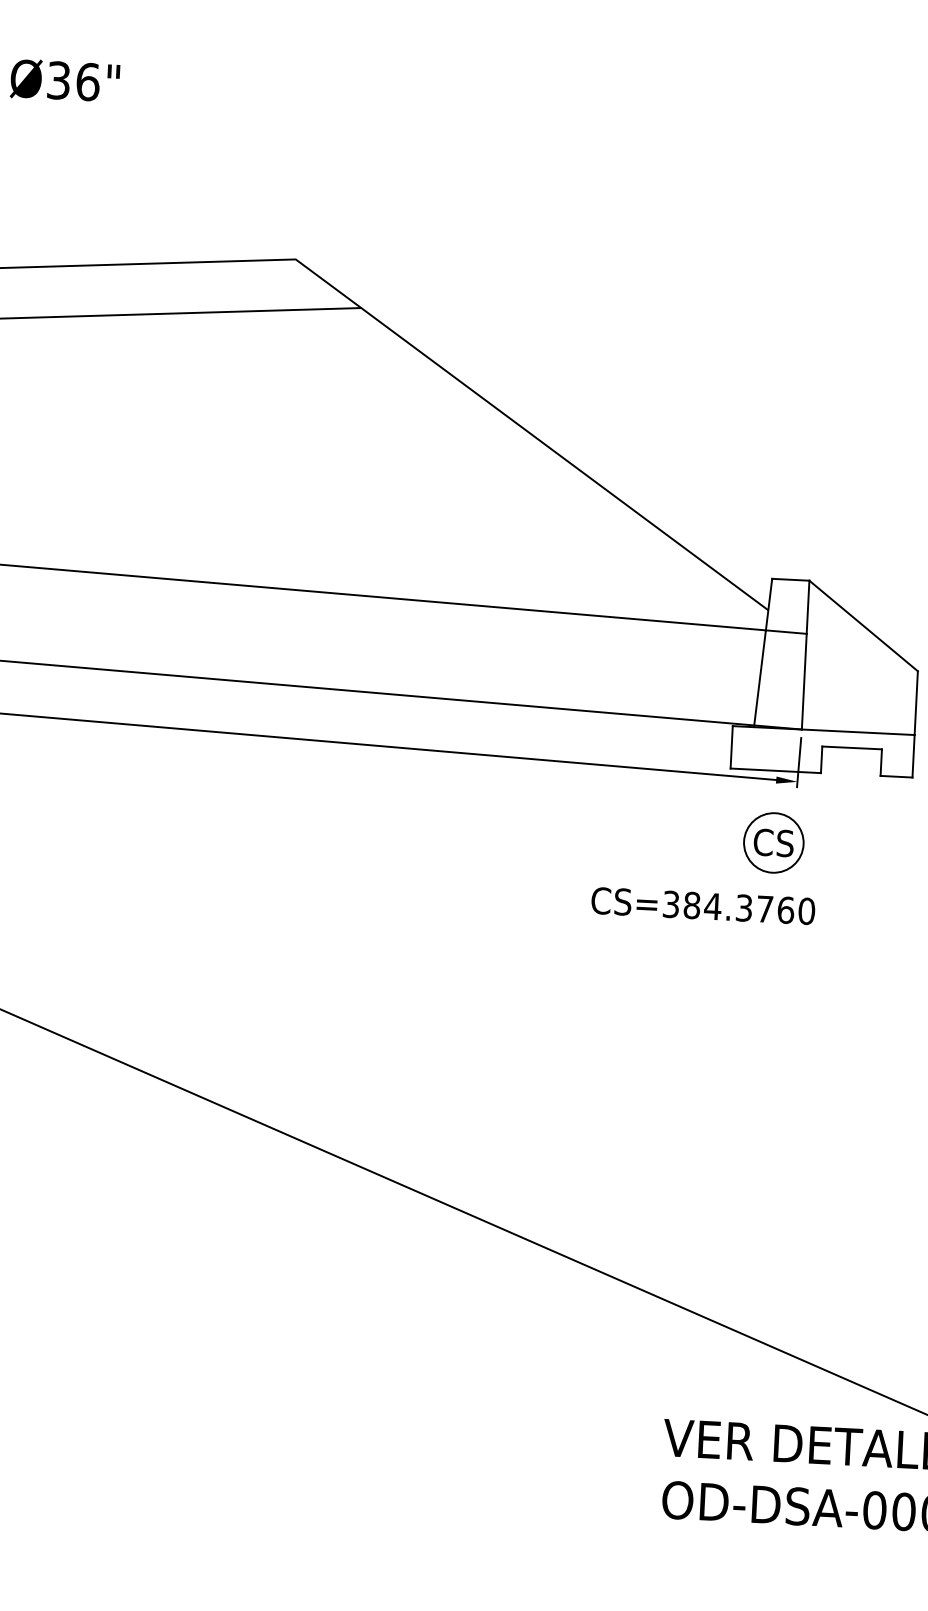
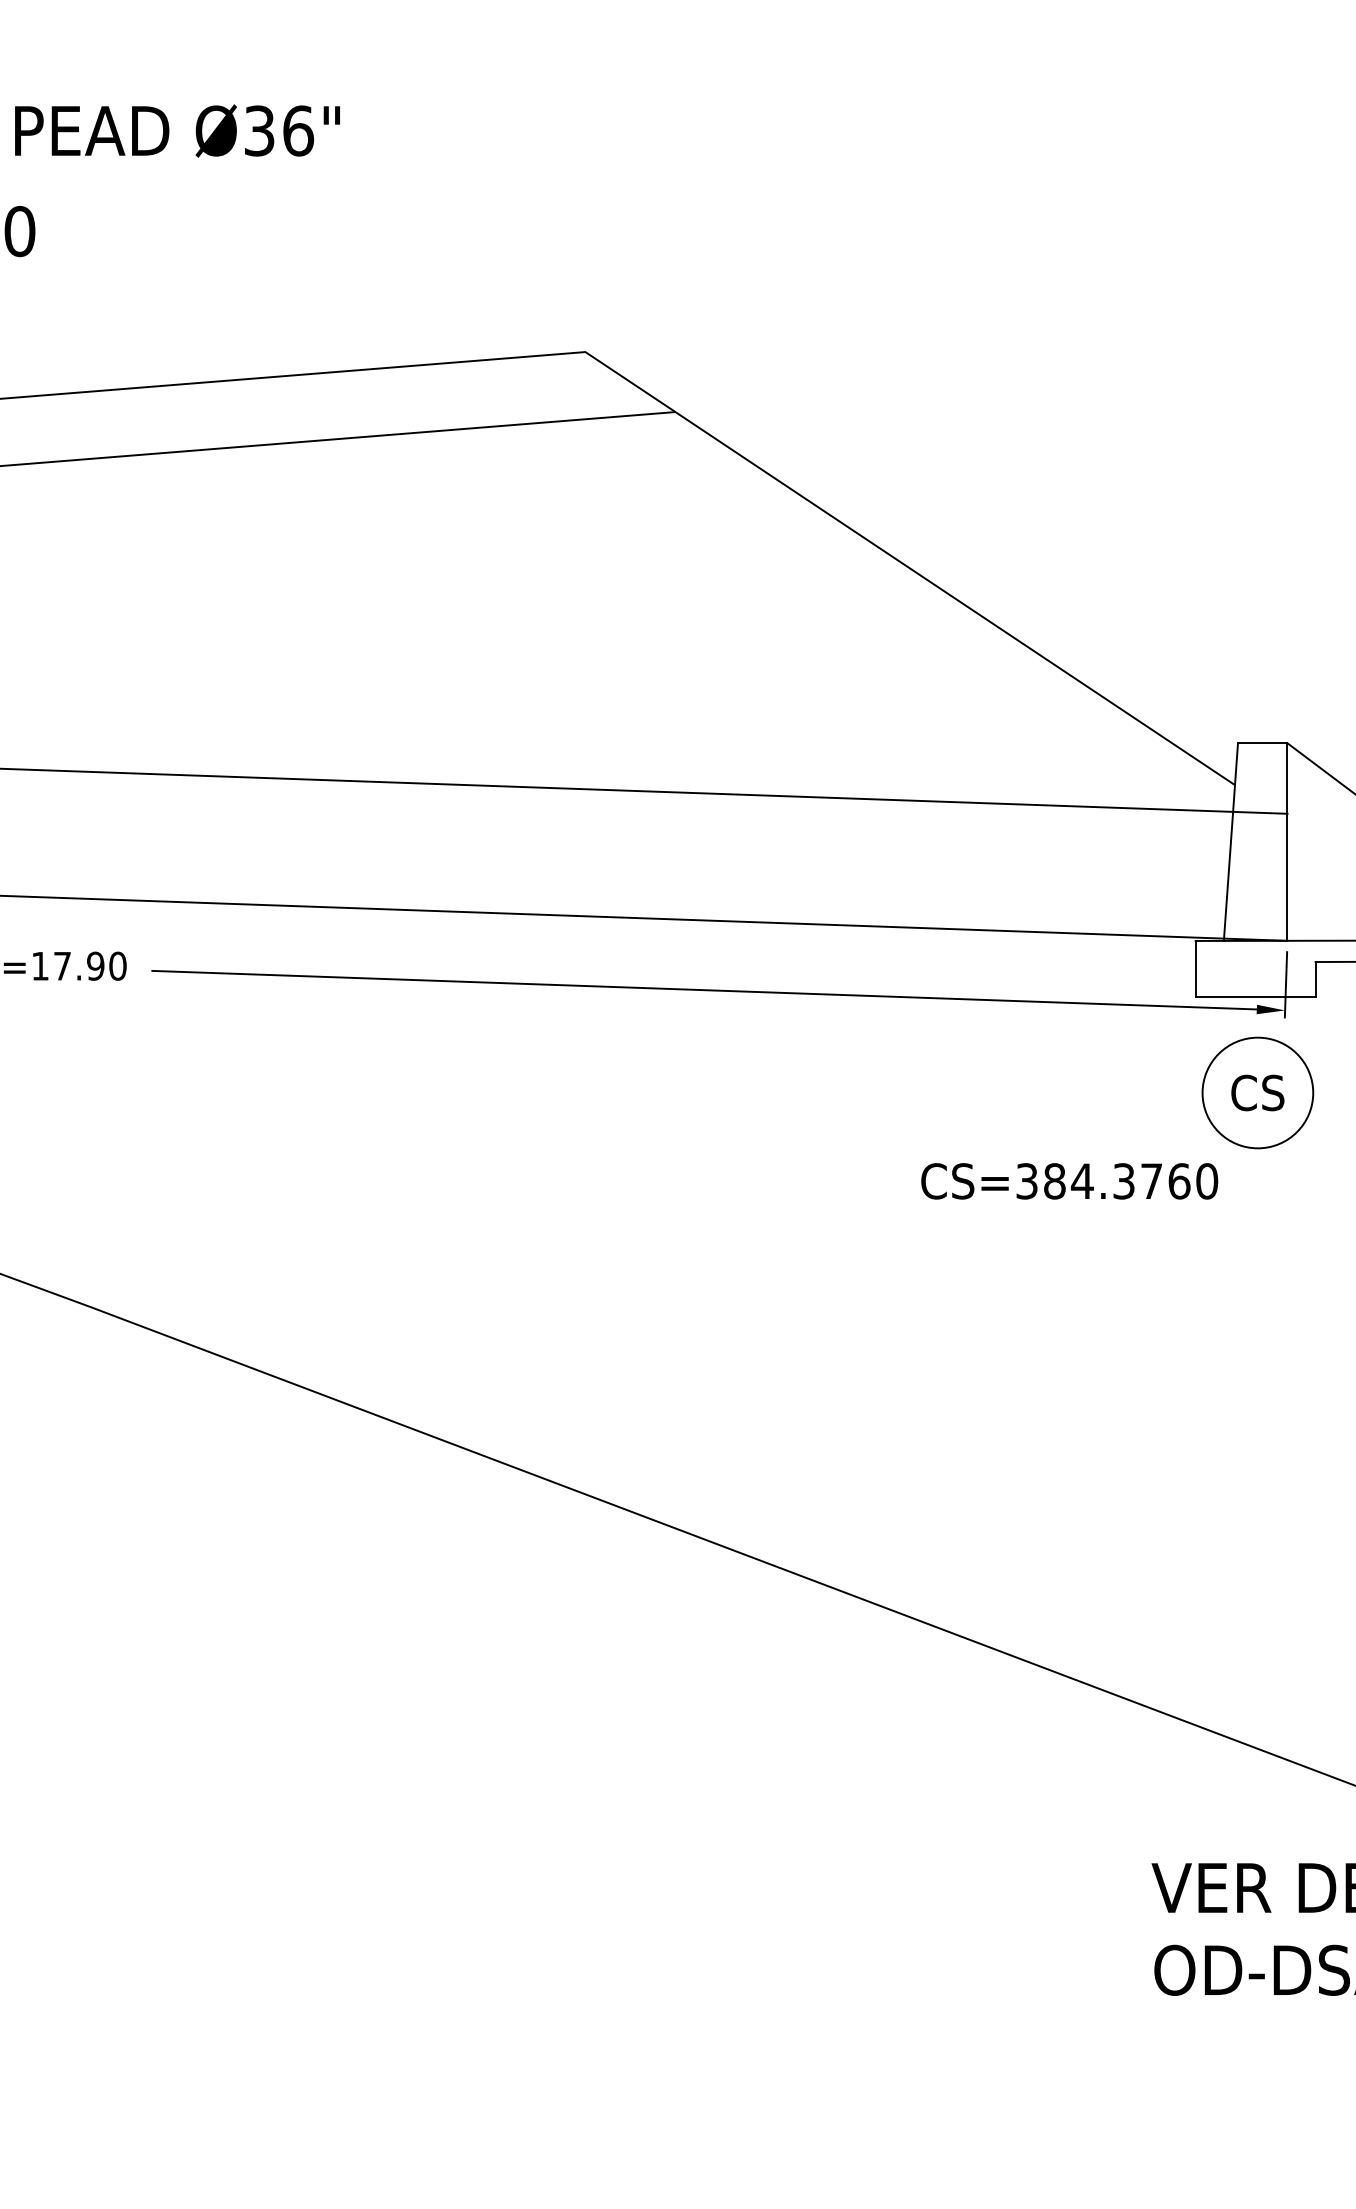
circle: (773, 842) -> (1257, 1092), size x1.4
text: (703, 906) -> (1069, 1181), moved

